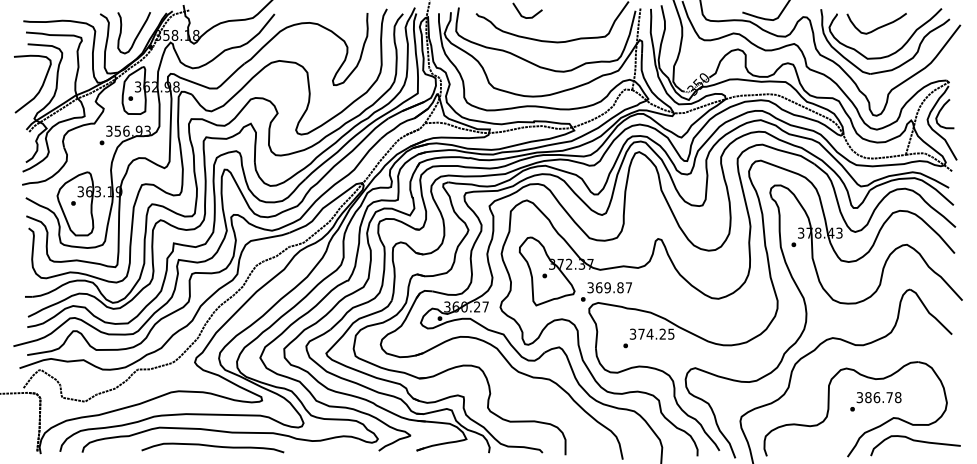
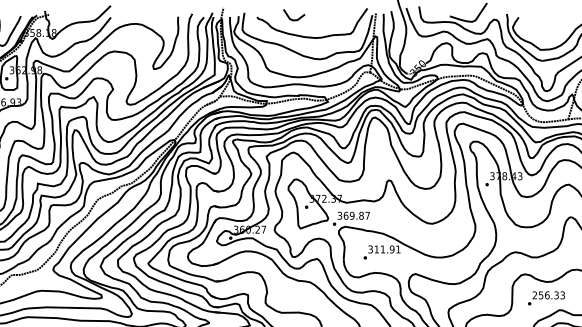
curve: (877, 27) -> (547, 27), removed
text: (656, 333) -> (387, 248), 374.25 -> 311.91
text: (878, 397) -> (548, 295), 386.78 -> 256.33

